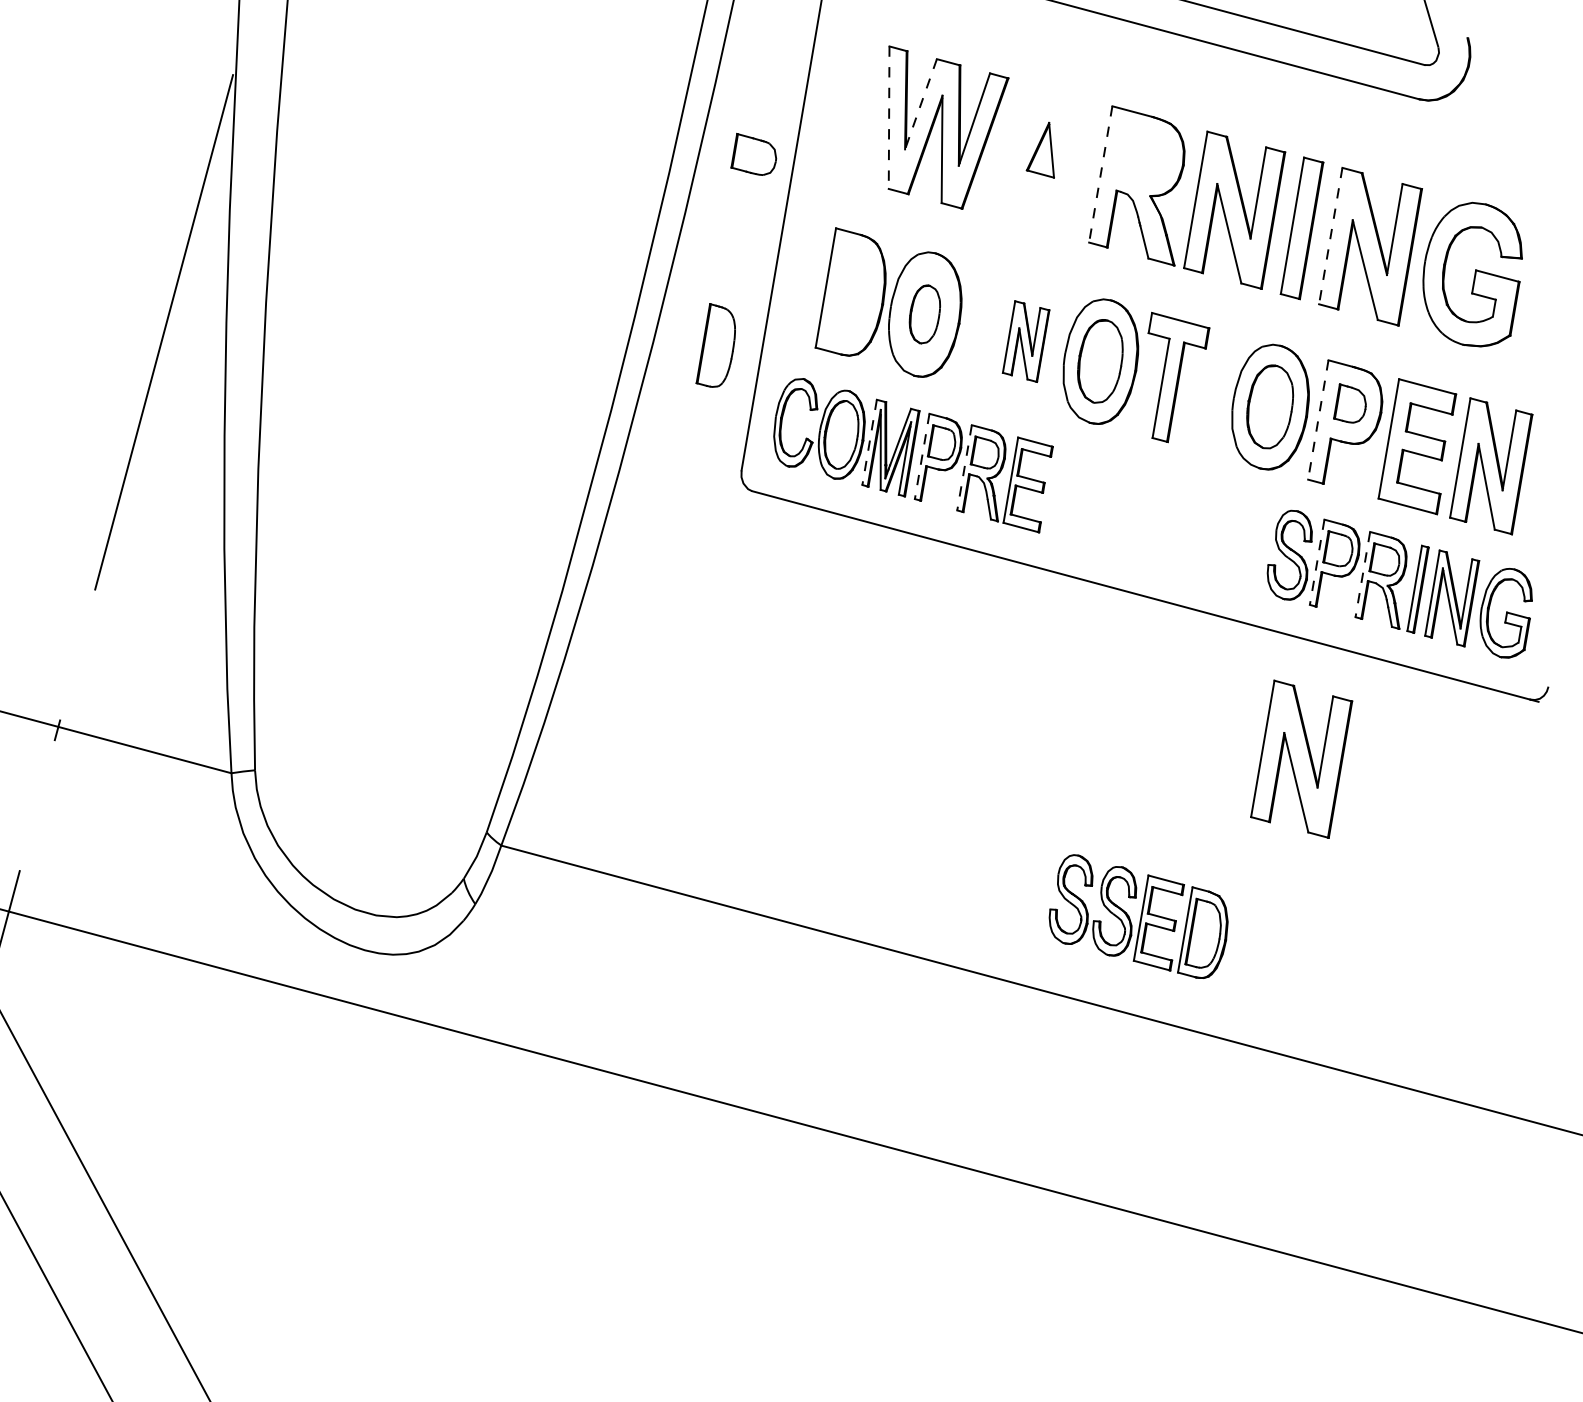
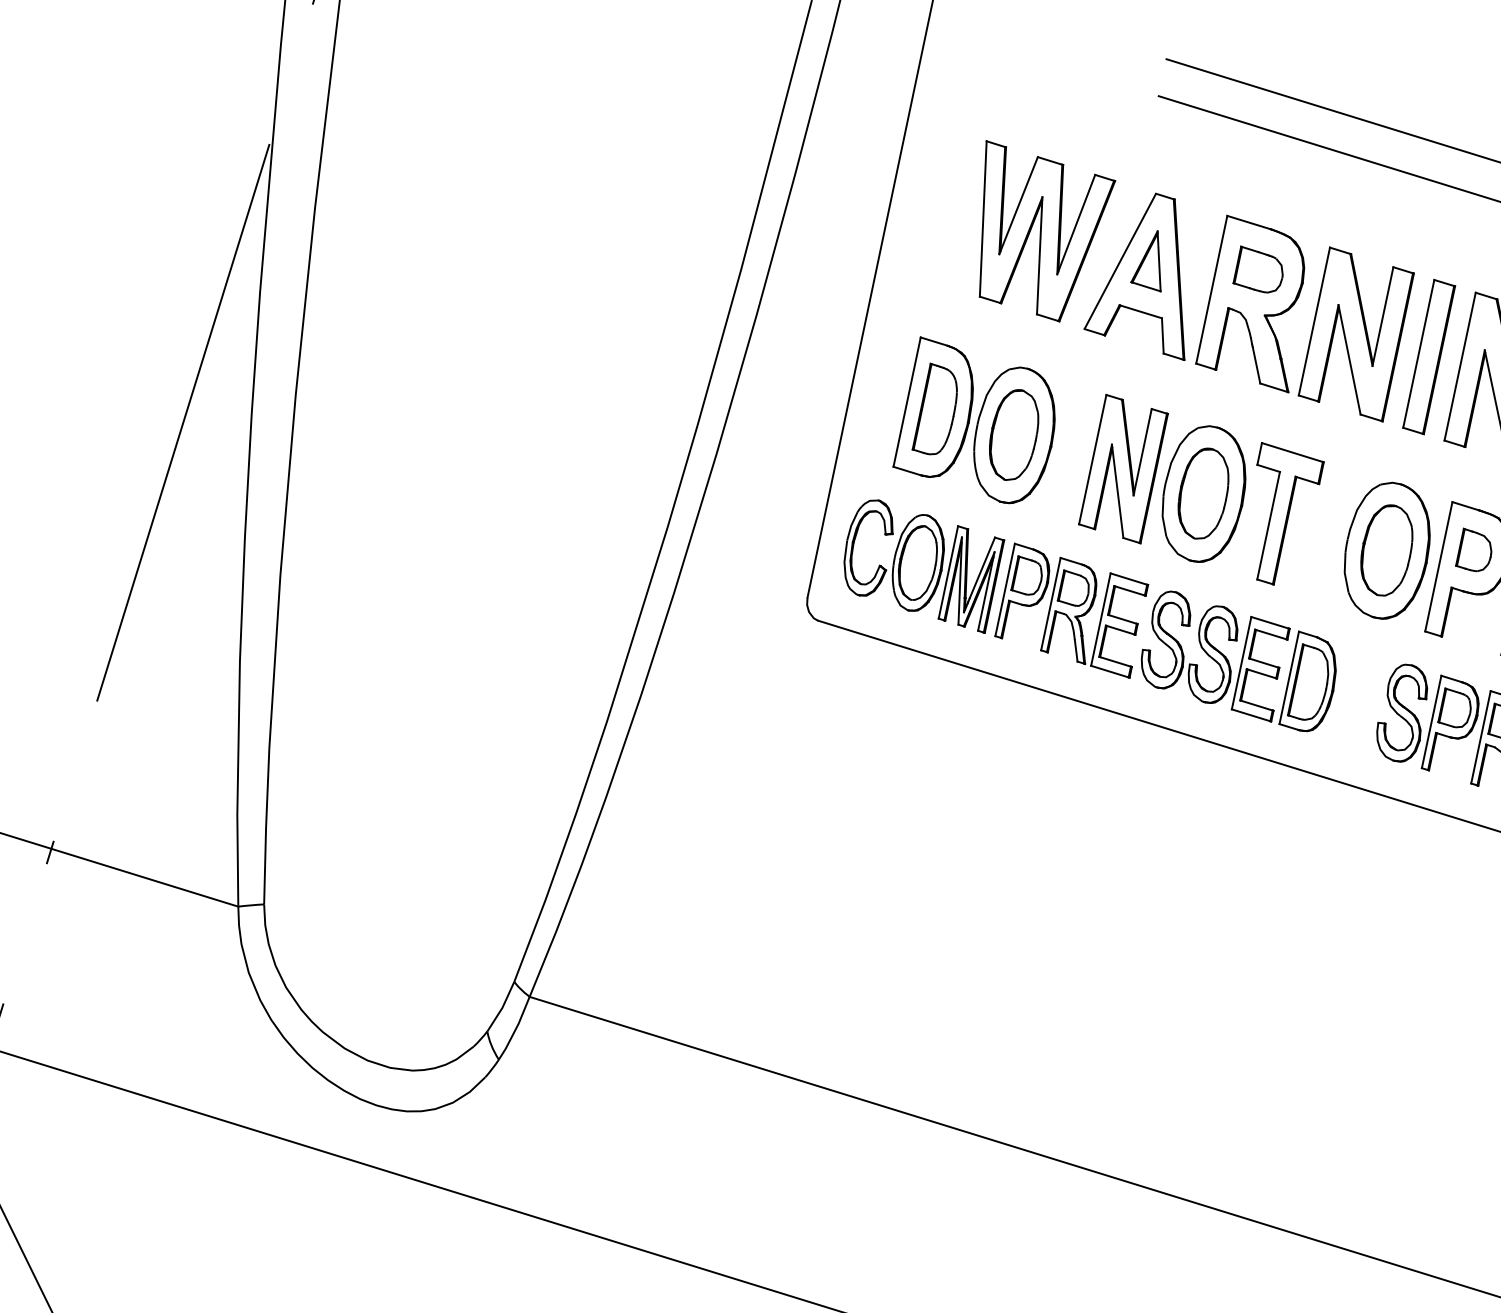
line: (921, 104) -> (1019, 205), dashed -> solid
line: (889, 118) -> (983, 219), dashed -> solid
part: (753, 153) -> (1258, 268), moved
part: (1031, 163) -> (1136, 274), added
line: (1100, 174) -> (1211, 289), dashed -> solid
line: (1330, 236) -> (1459, 367), dashed -> solid
part: (924, 314) -> (1013, 435), size x1.43
part: (1025, 341) -> (1122, 468), size x1.67
part: (715, 345) -> (934, 409), moved
line: (1318, 419) -> (1439, 566), dashed -> solid
line: (869, 442) -> (948, 572), dashed -> solid
line: (922, 456) -> (1005, 590), dashed -> solid
line: (964, 468) -> (1050, 604), dashed -> solid
line: (1317, 562) -> (1431, 722), dashed -> solid
line: (1362, 575) -> (1480, 738), dashed -> solid
part: (1301, 758) -> (1406, 935), removed
part: (1138, 916) -> (1238, 661), moved

